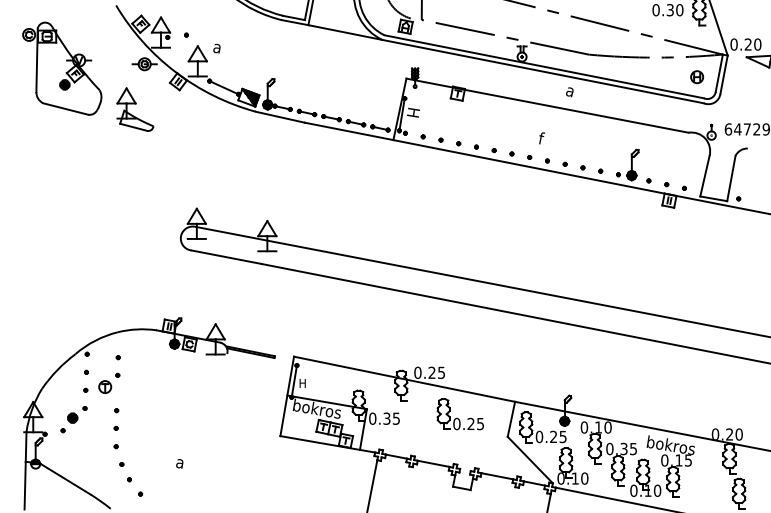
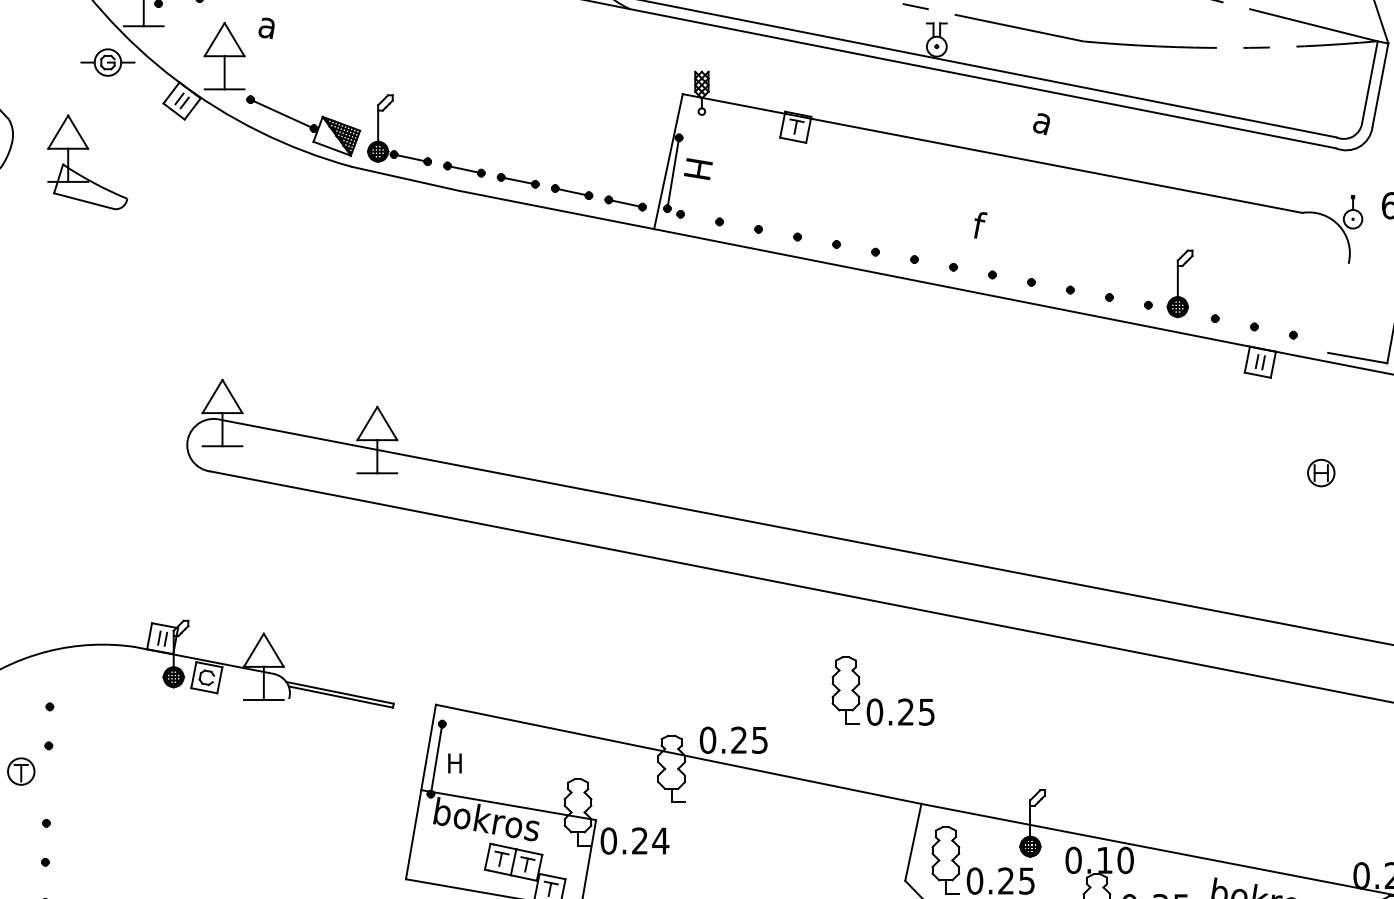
part: (697, 77) -> (1322, 473), moved
line: (704, 175) -> (1337, 306), removed
part: (459, 414) -> (880, 691), moved
text: (391, 418) -> (649, 840), 0.35 -> 0.24

